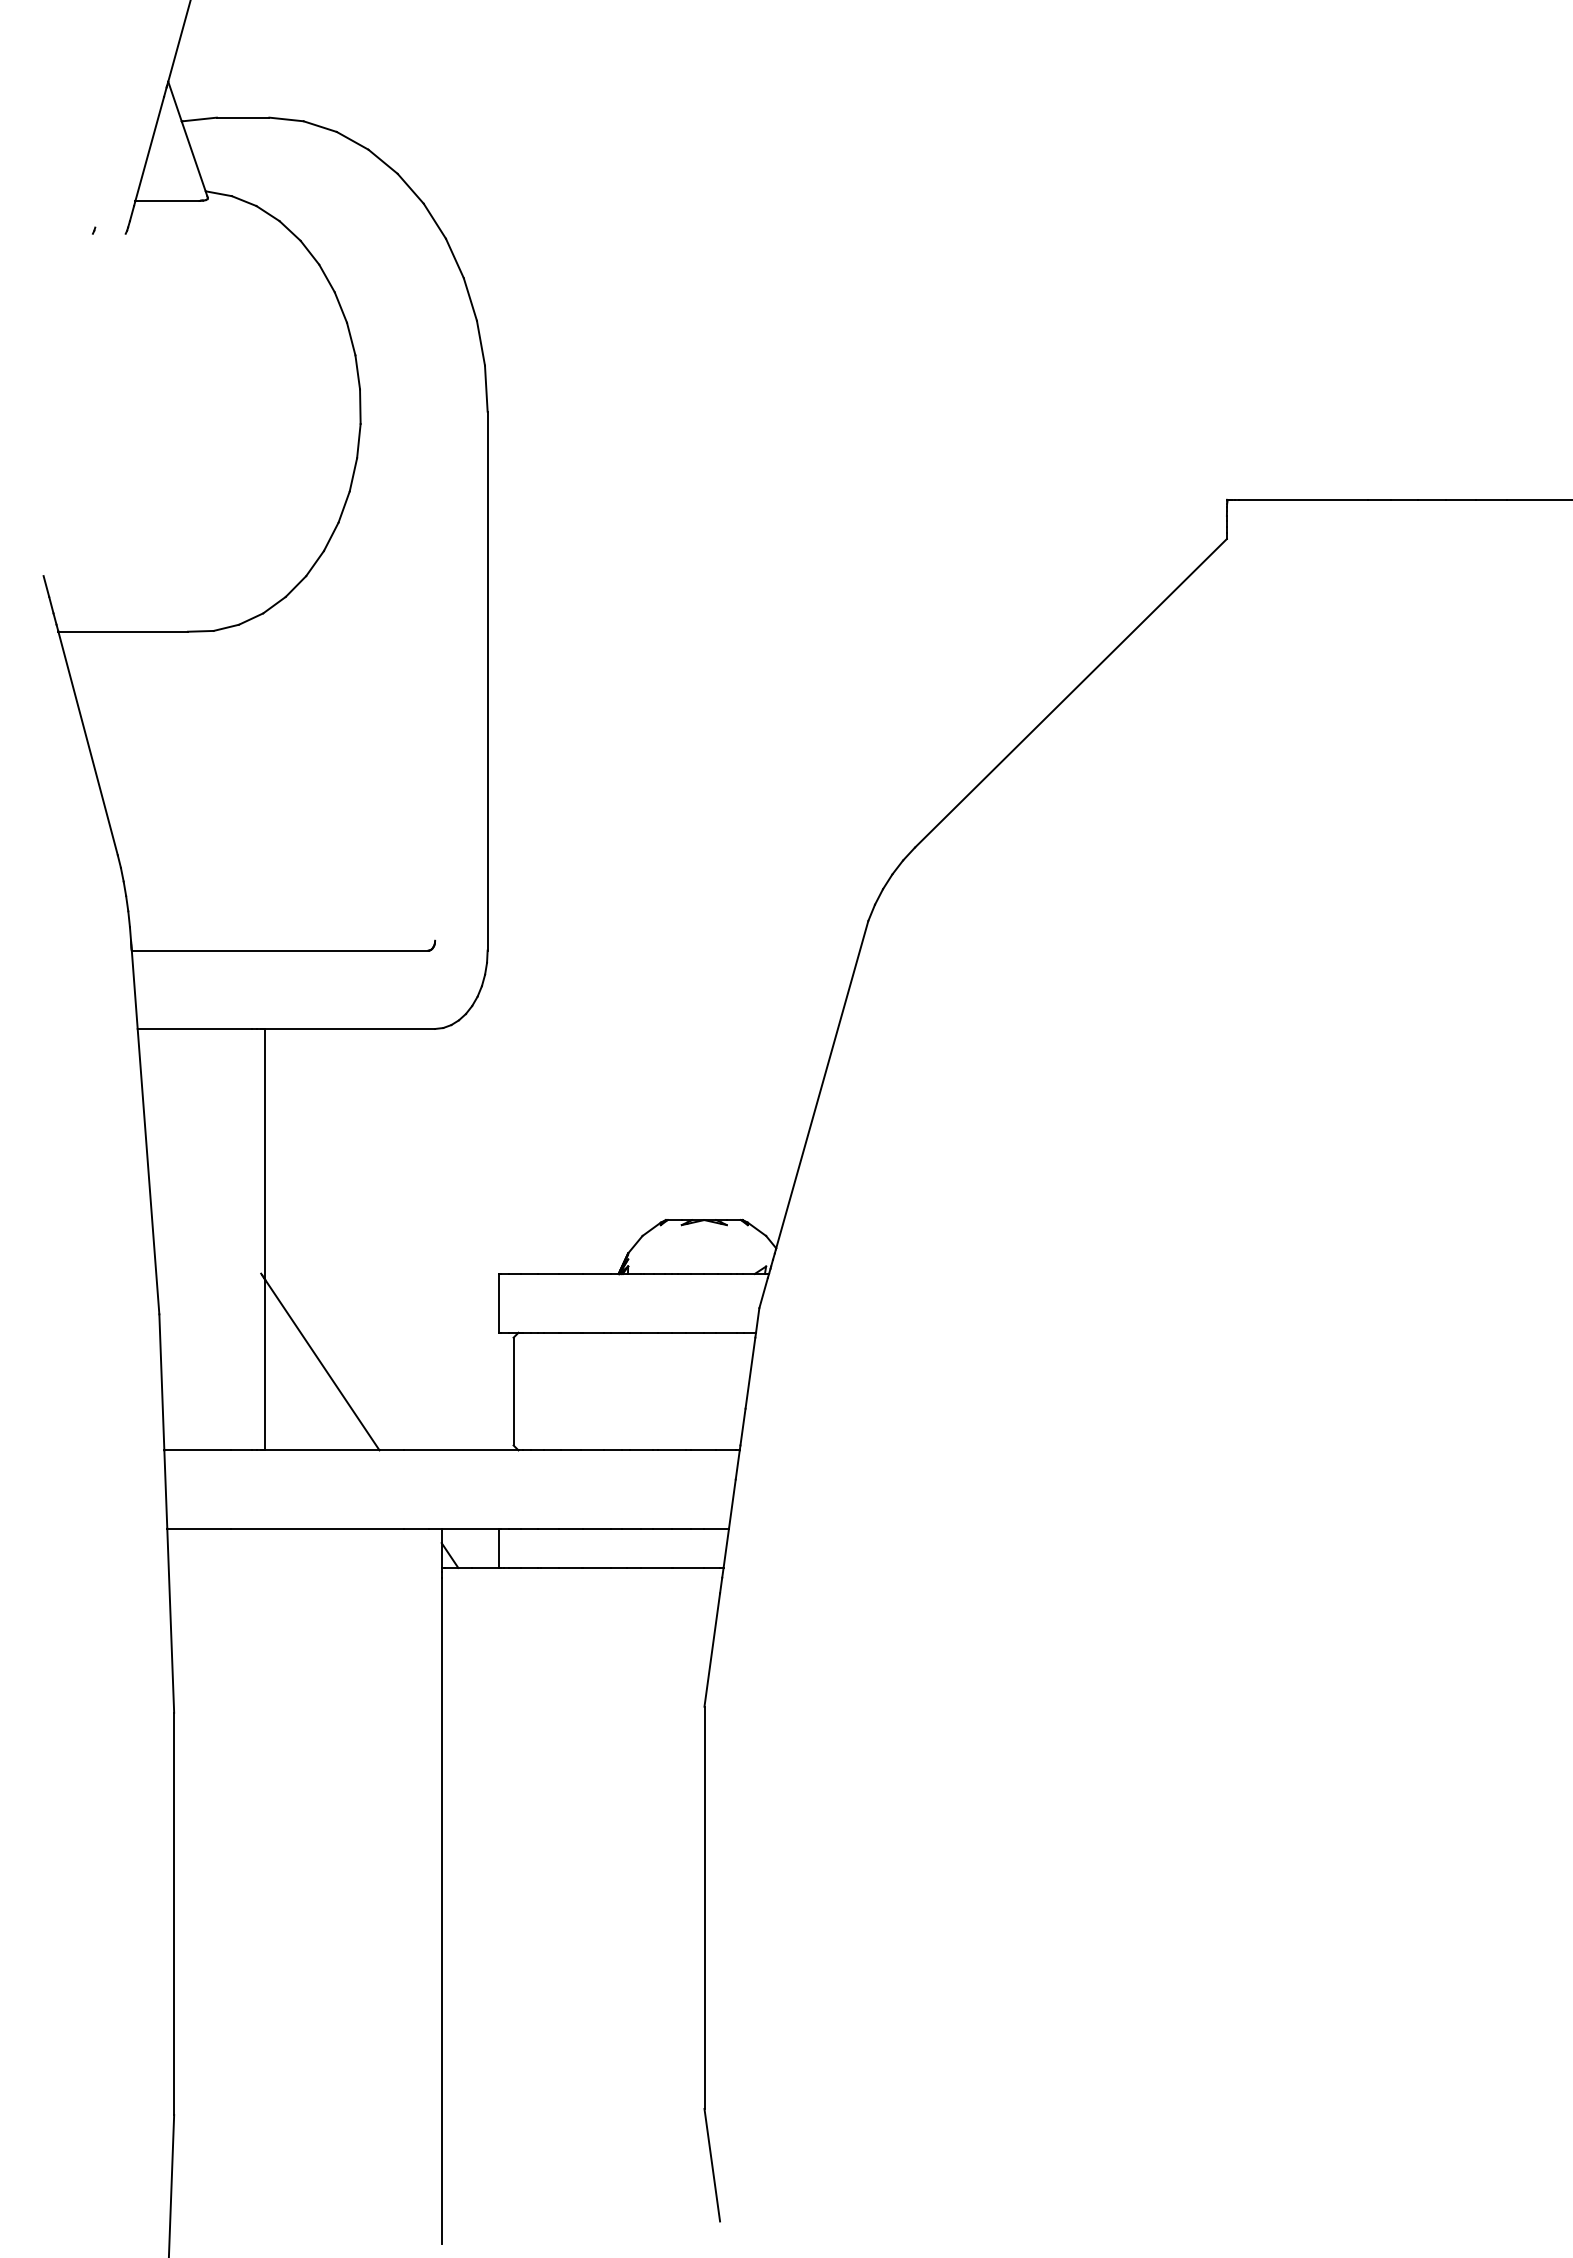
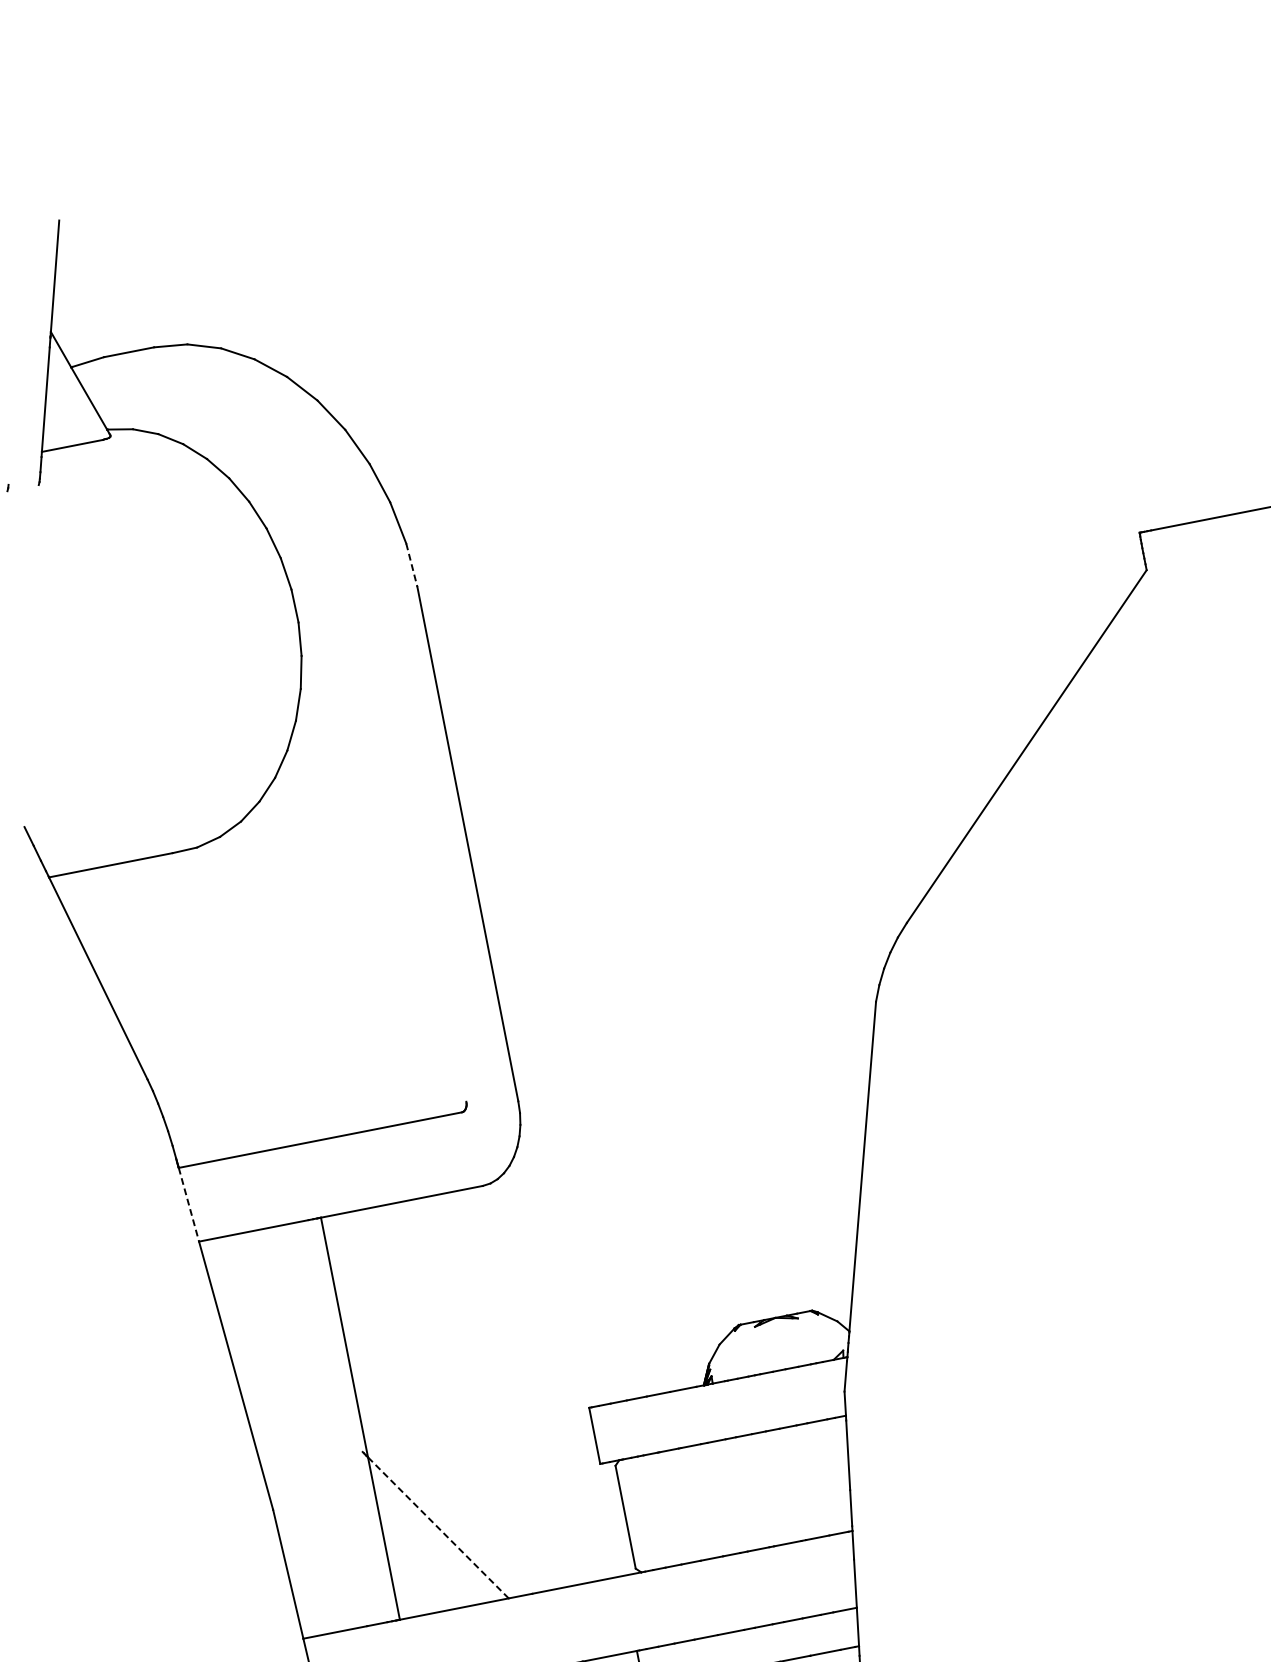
line: (486, 389) -> (412, 566), solid -> dashed
line: (134, 990) -> (188, 1205), solid -> dashed
line: (322, 1365) -> (438, 1528), solid -> dashed

